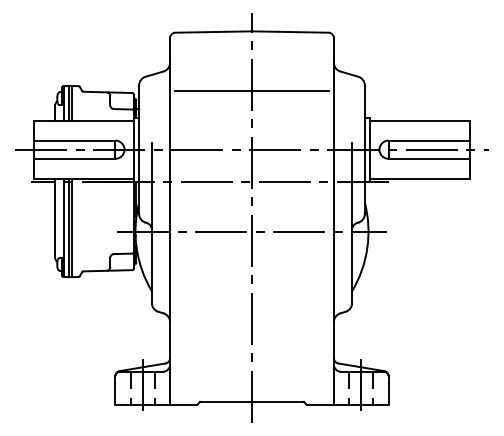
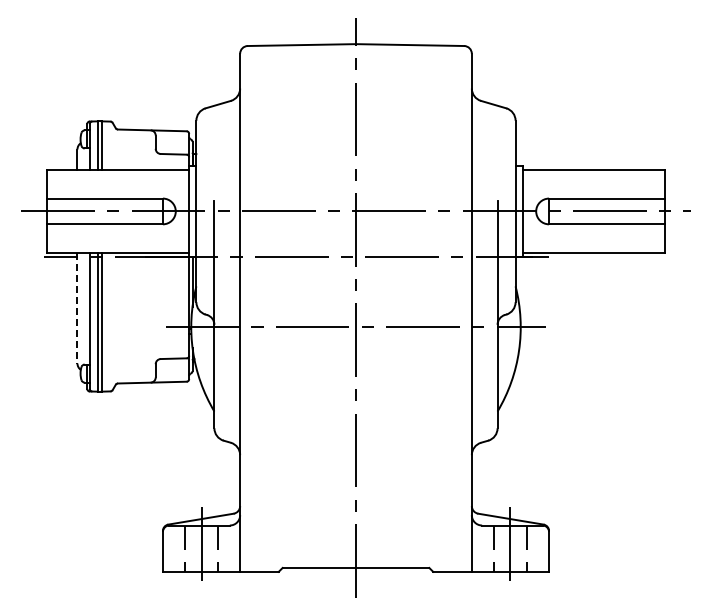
line: (251, 90) -> (355, 127), removed
line: (55, 218) -> (77, 308), solid -> dashed

